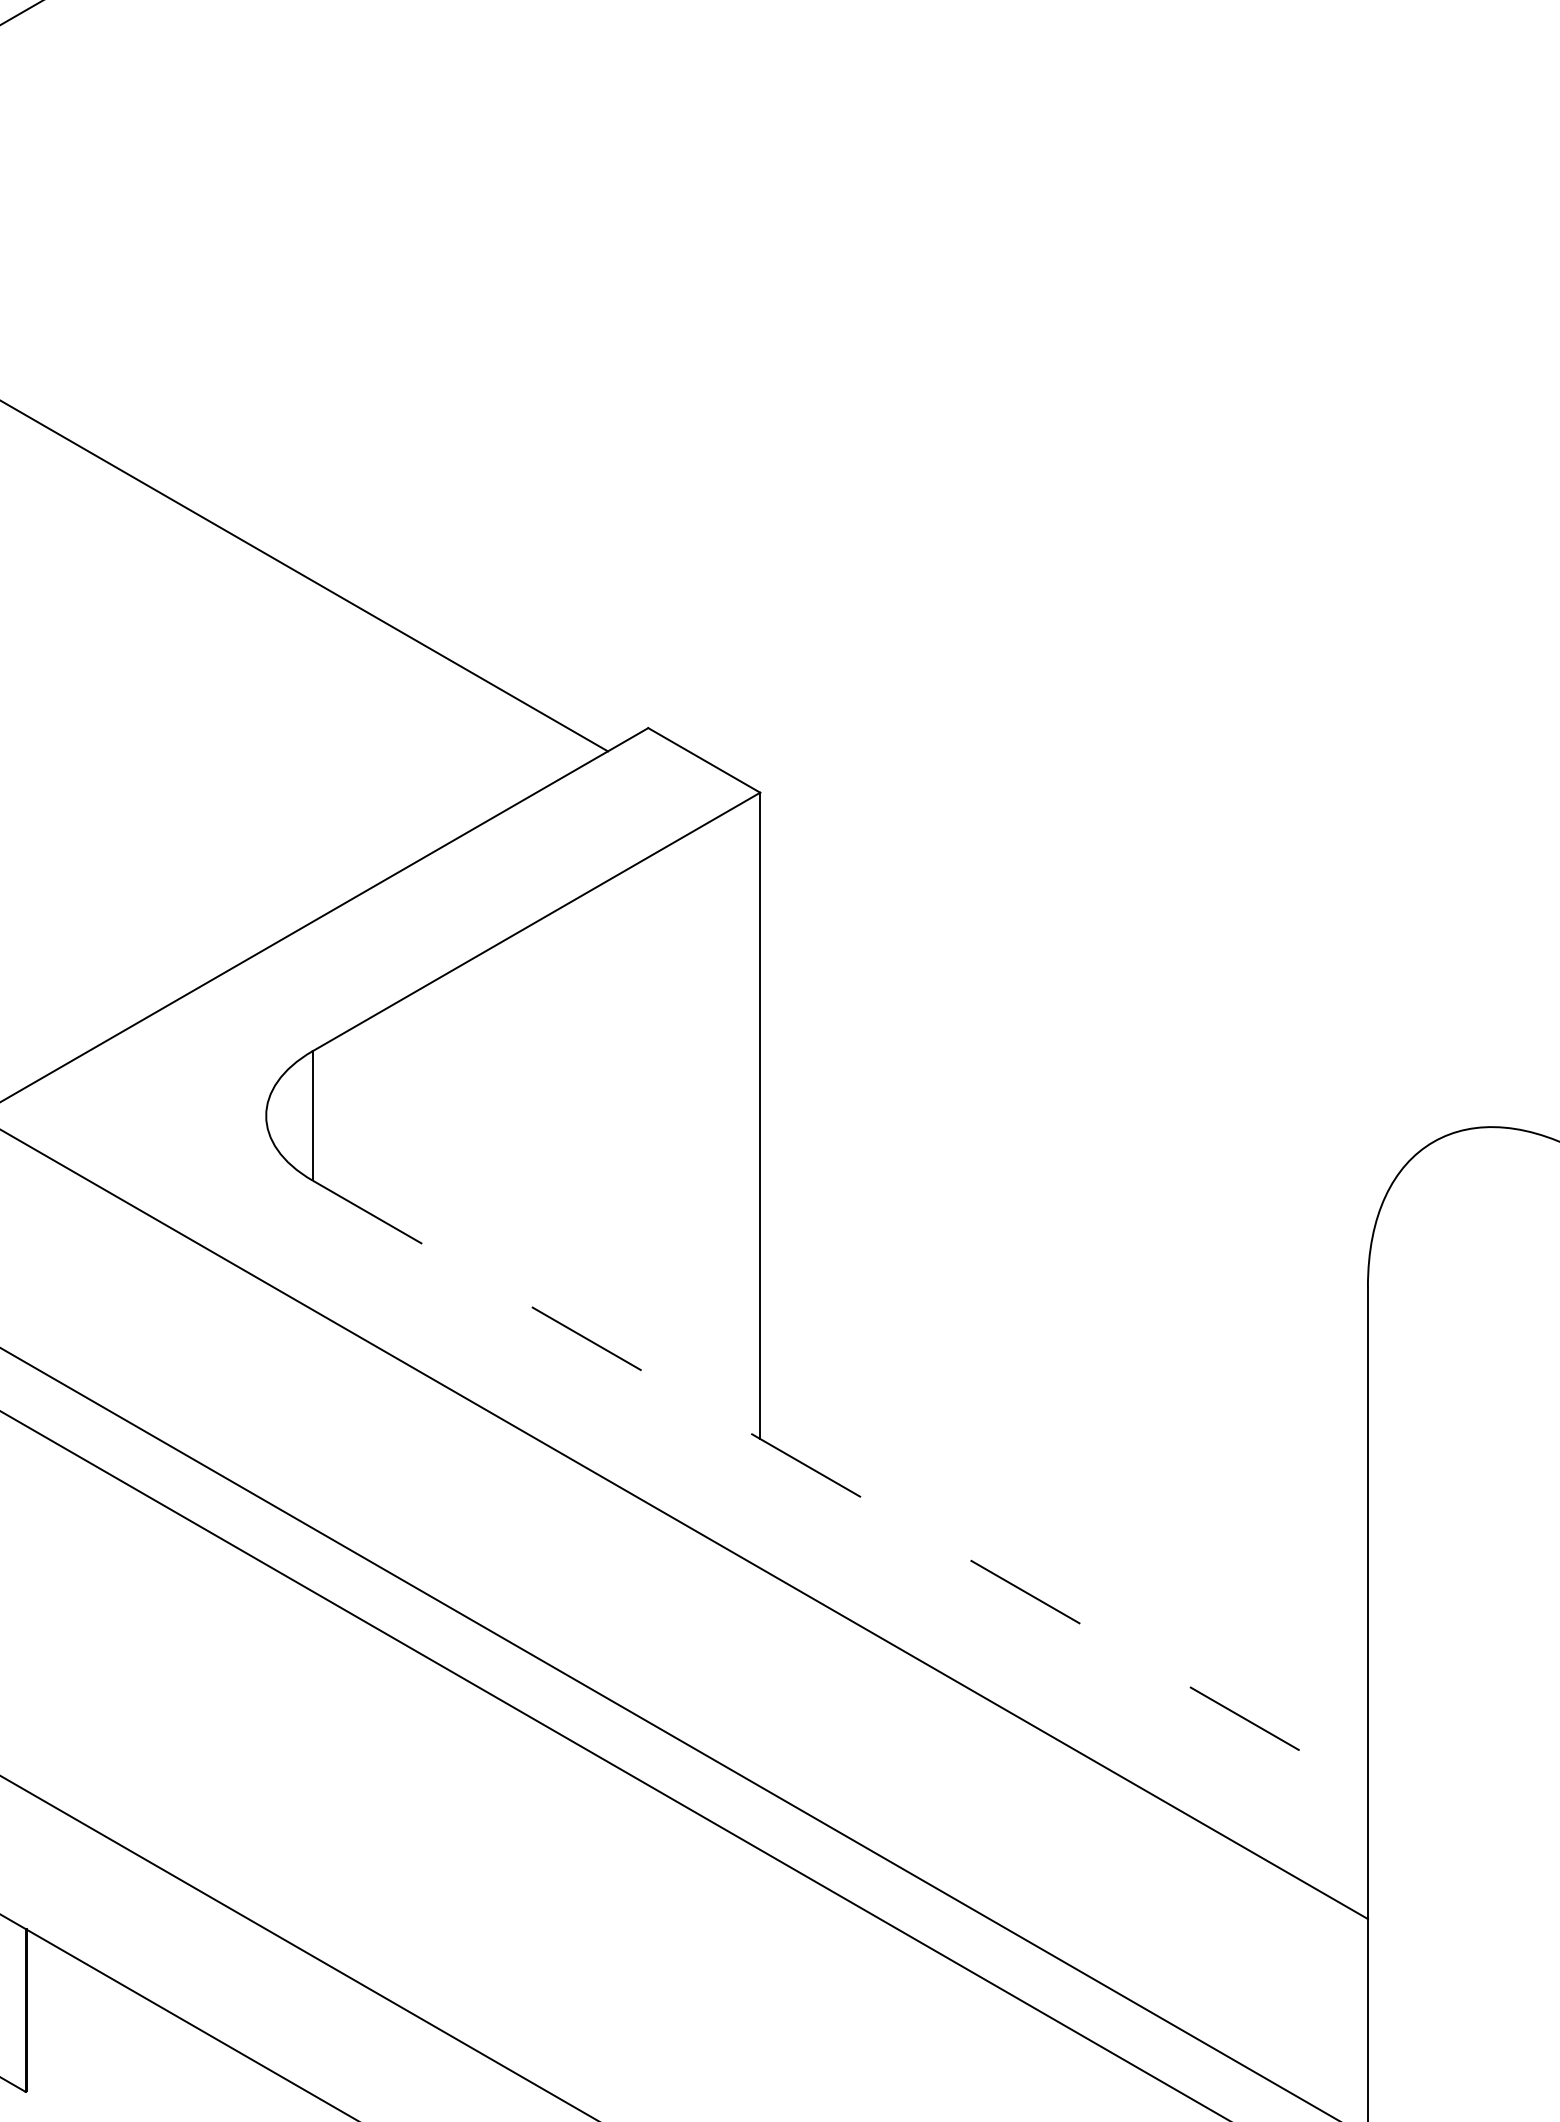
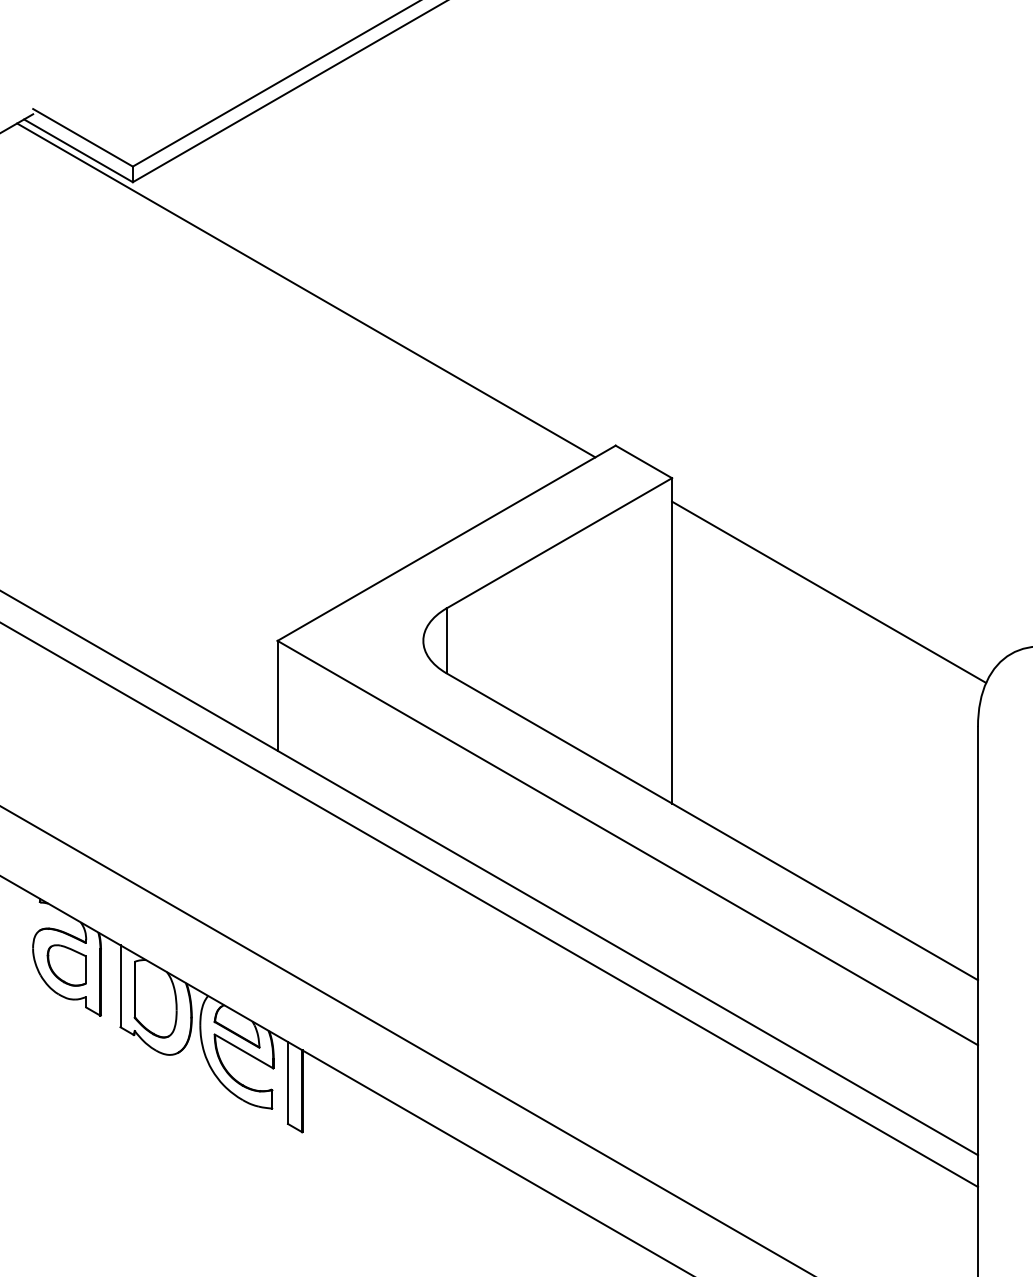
line: (1072, 1017) -> (829, 591), added
line: (840, 1484) -> (712, 826), dashed -> solid

